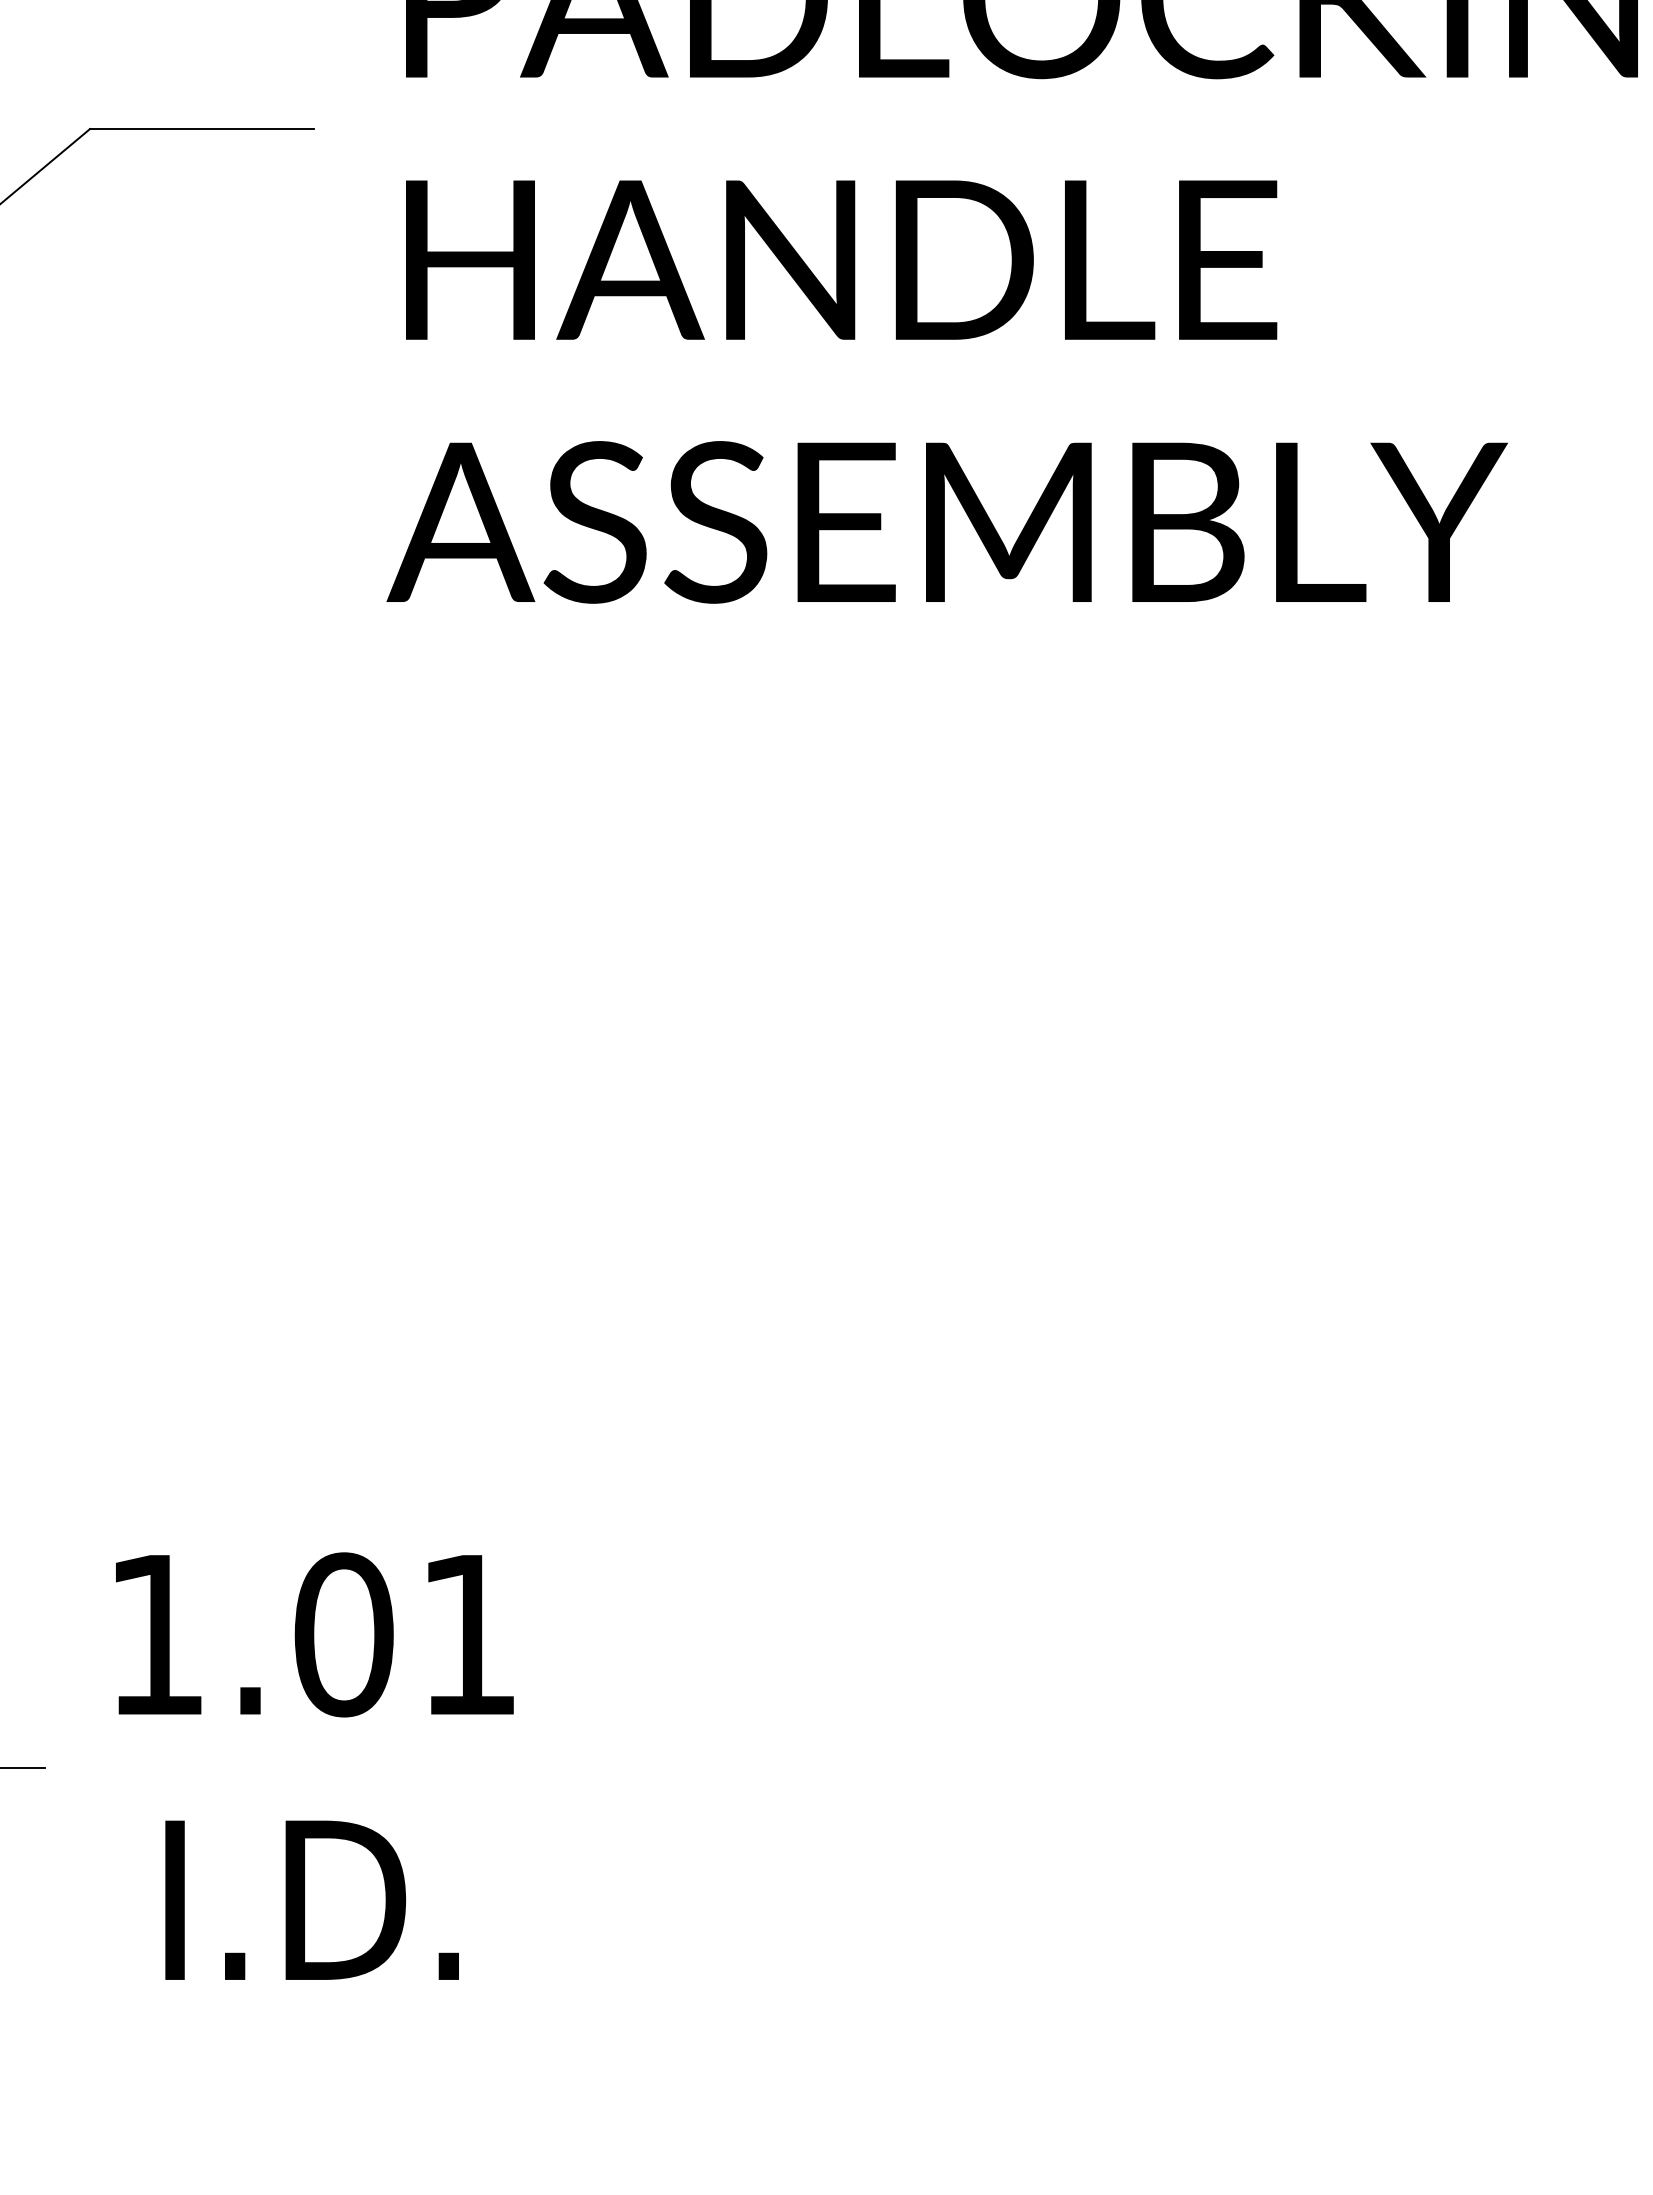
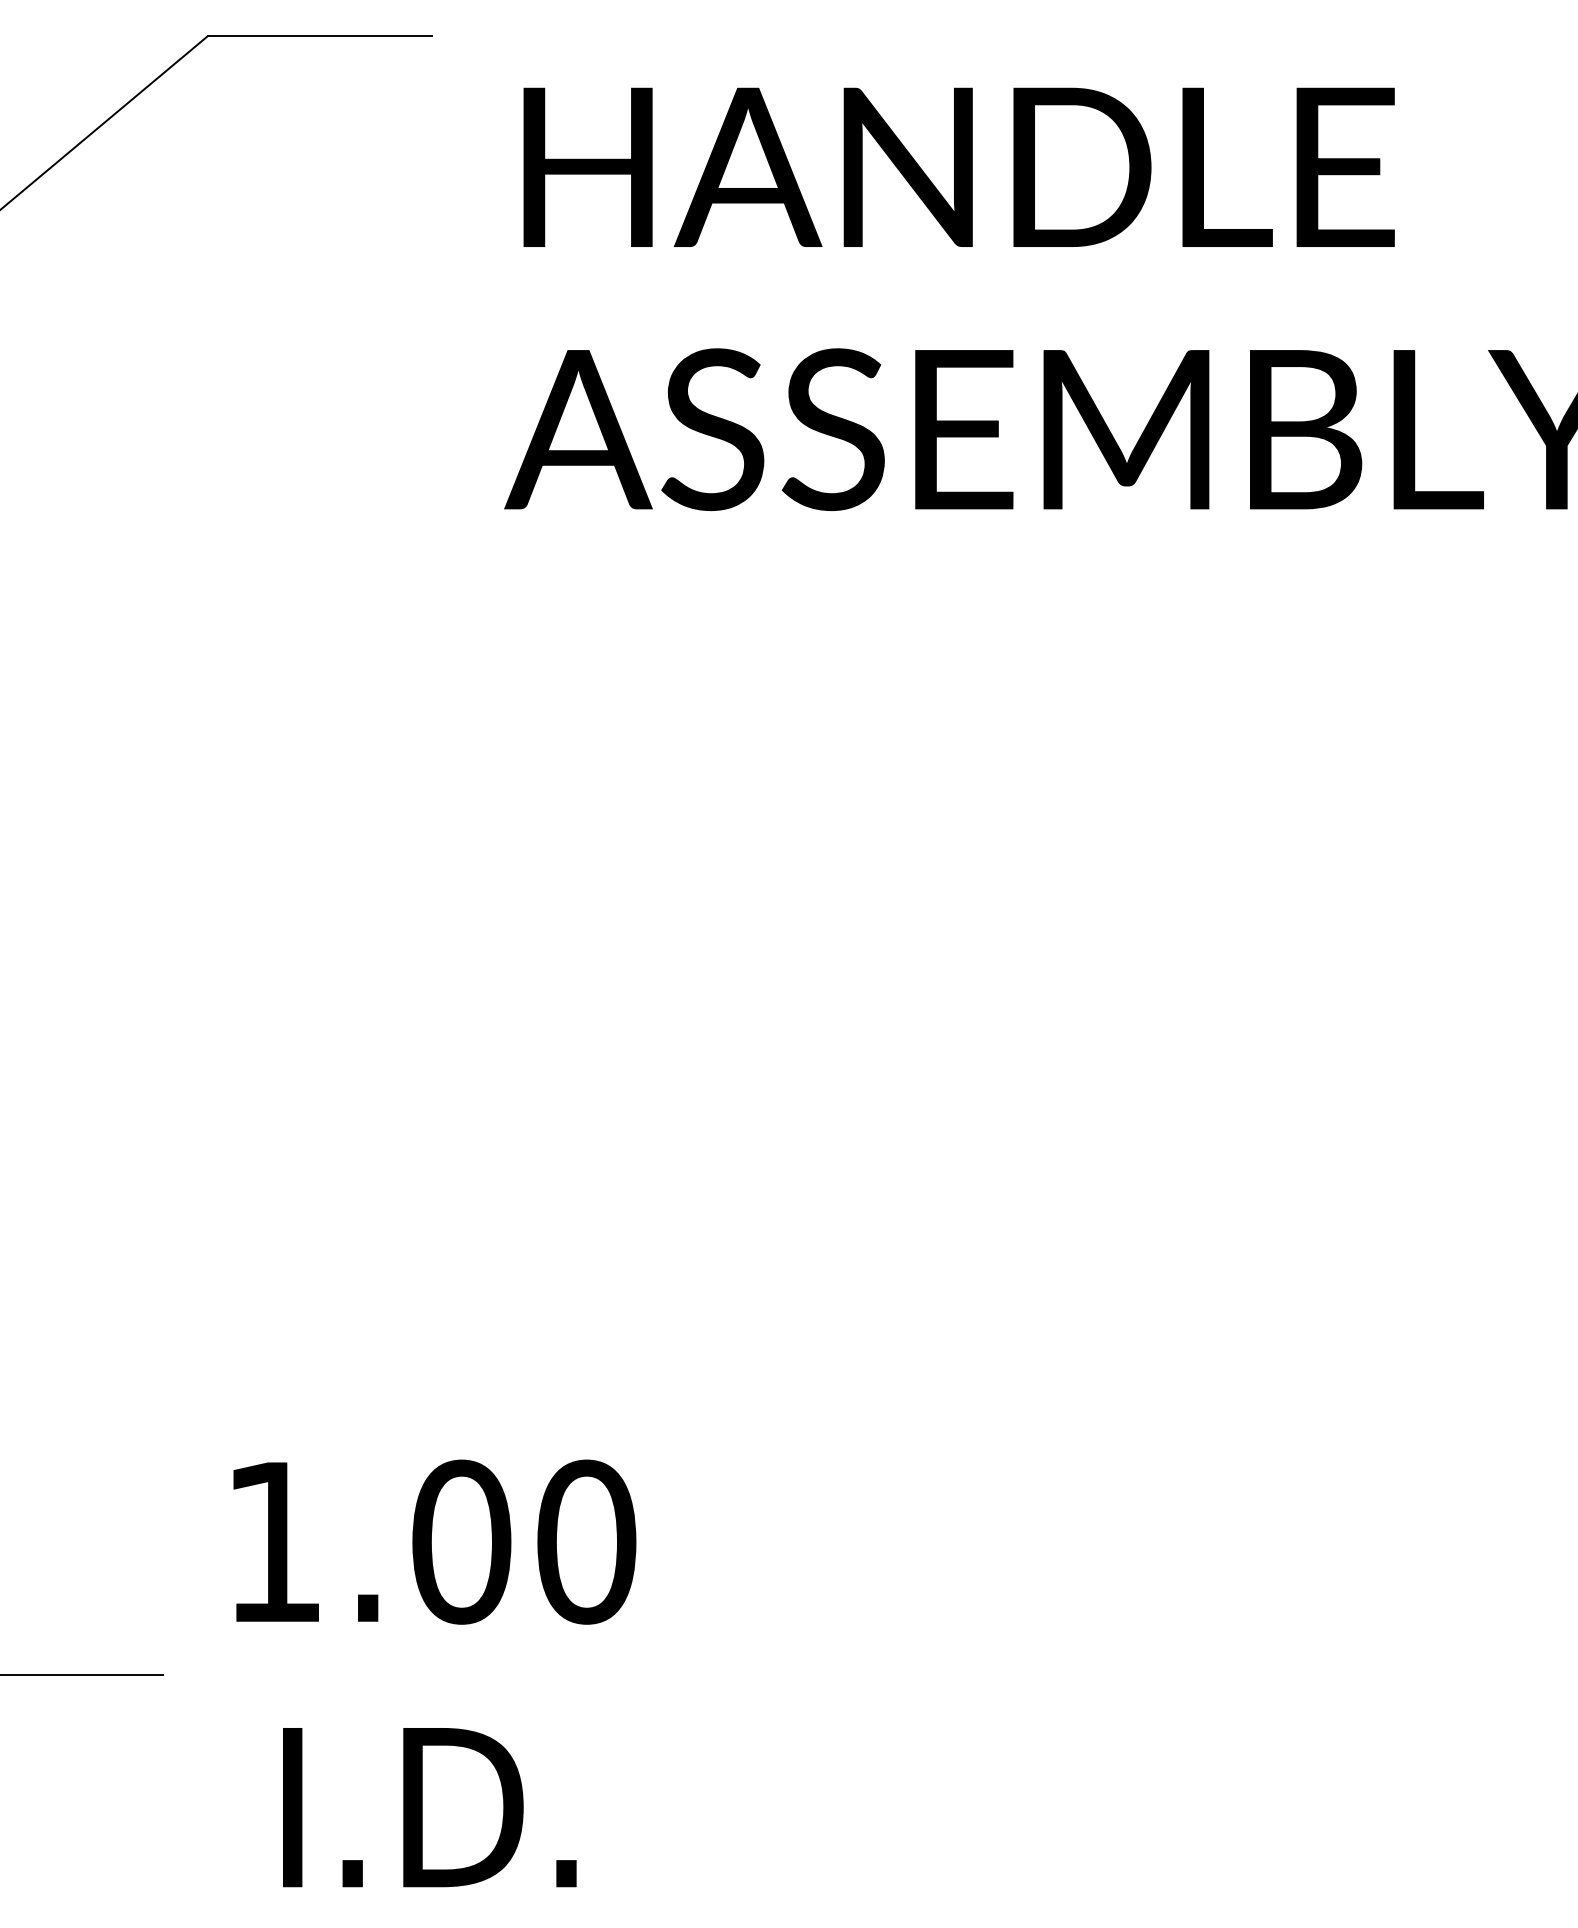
text: (468, 1634) -> (586, 1541), 1.01 -> 1.00

